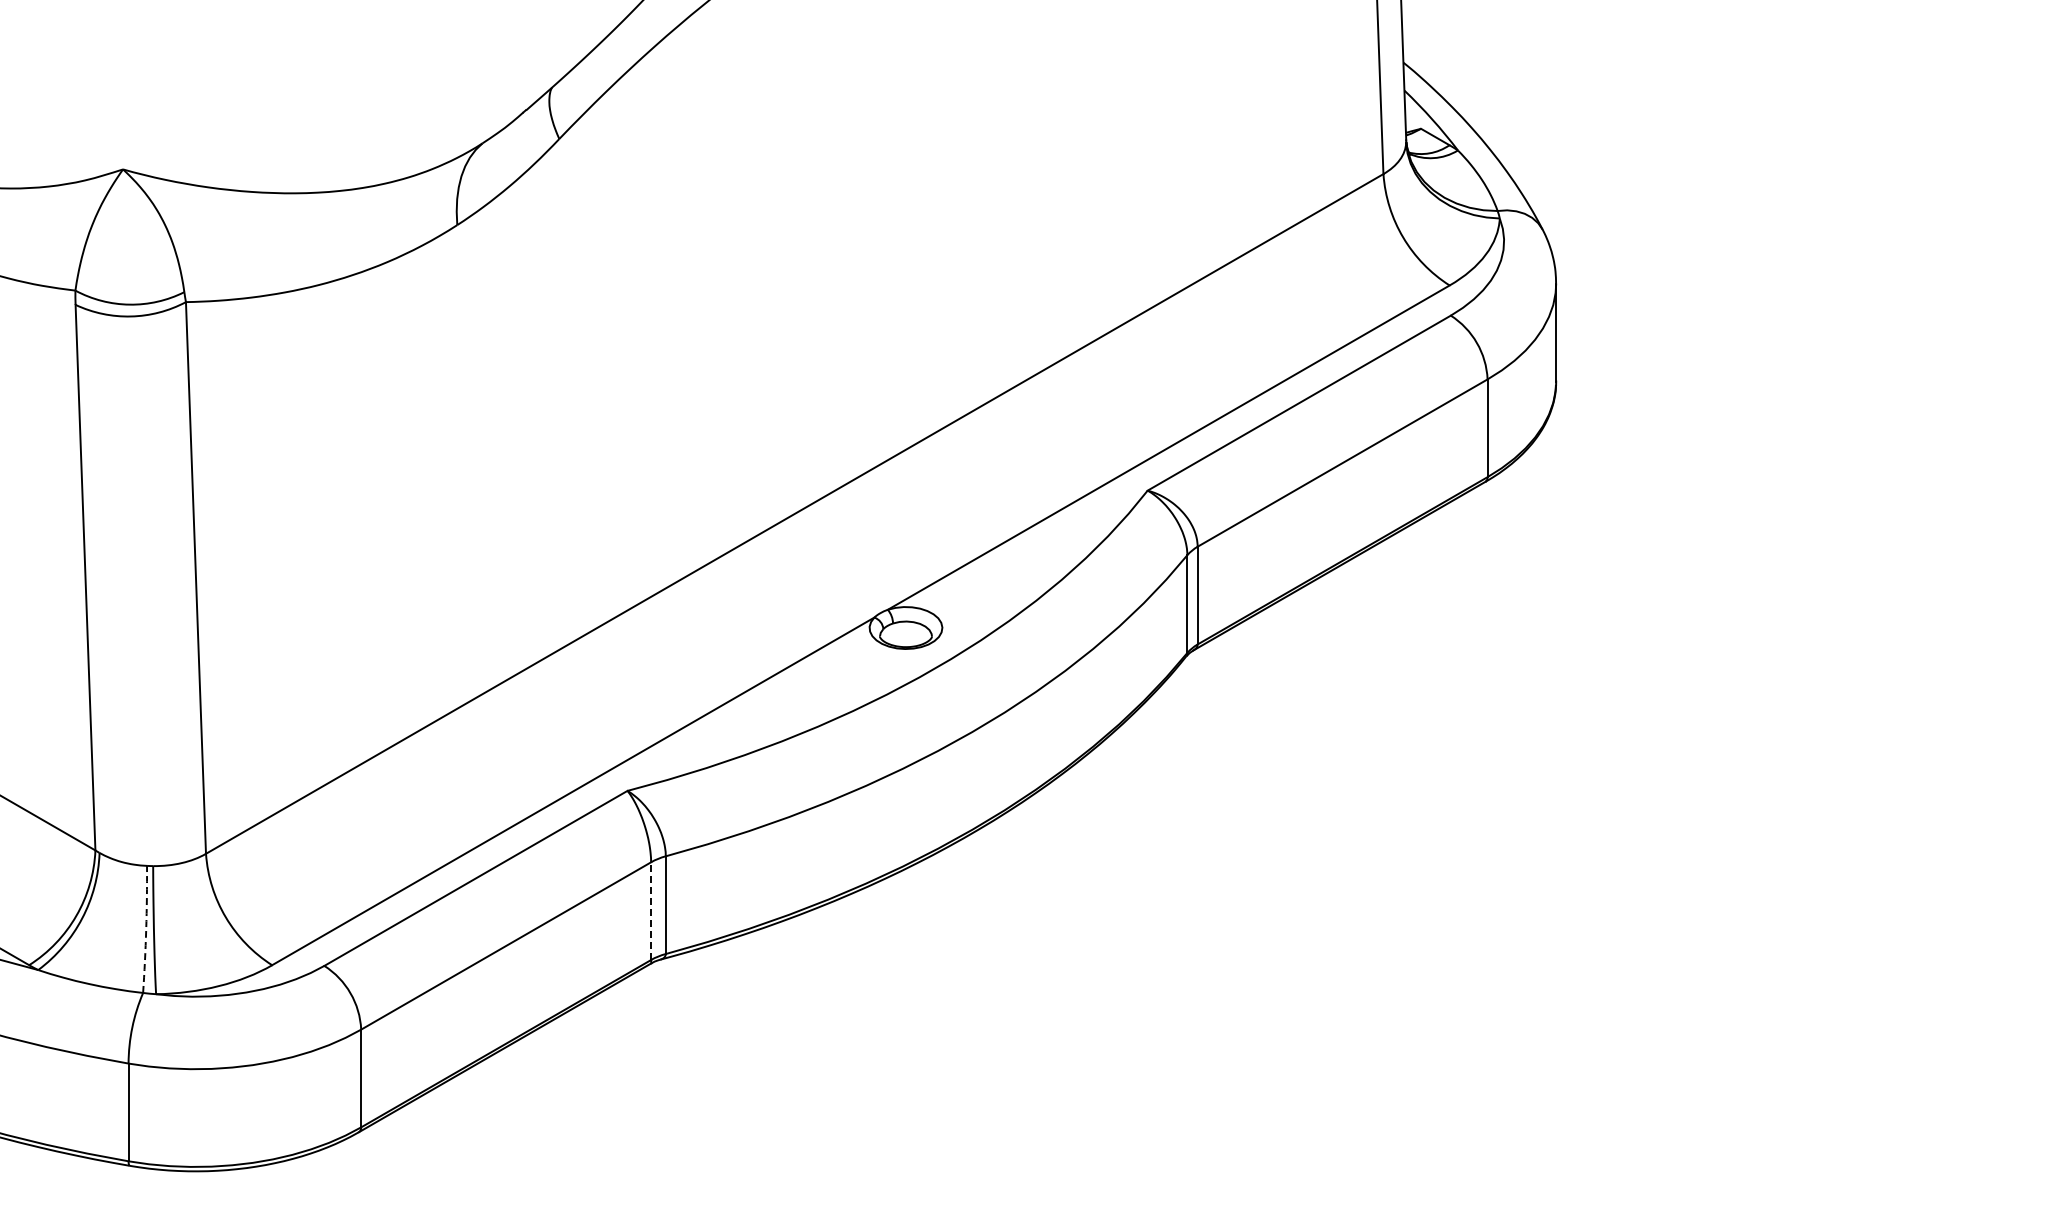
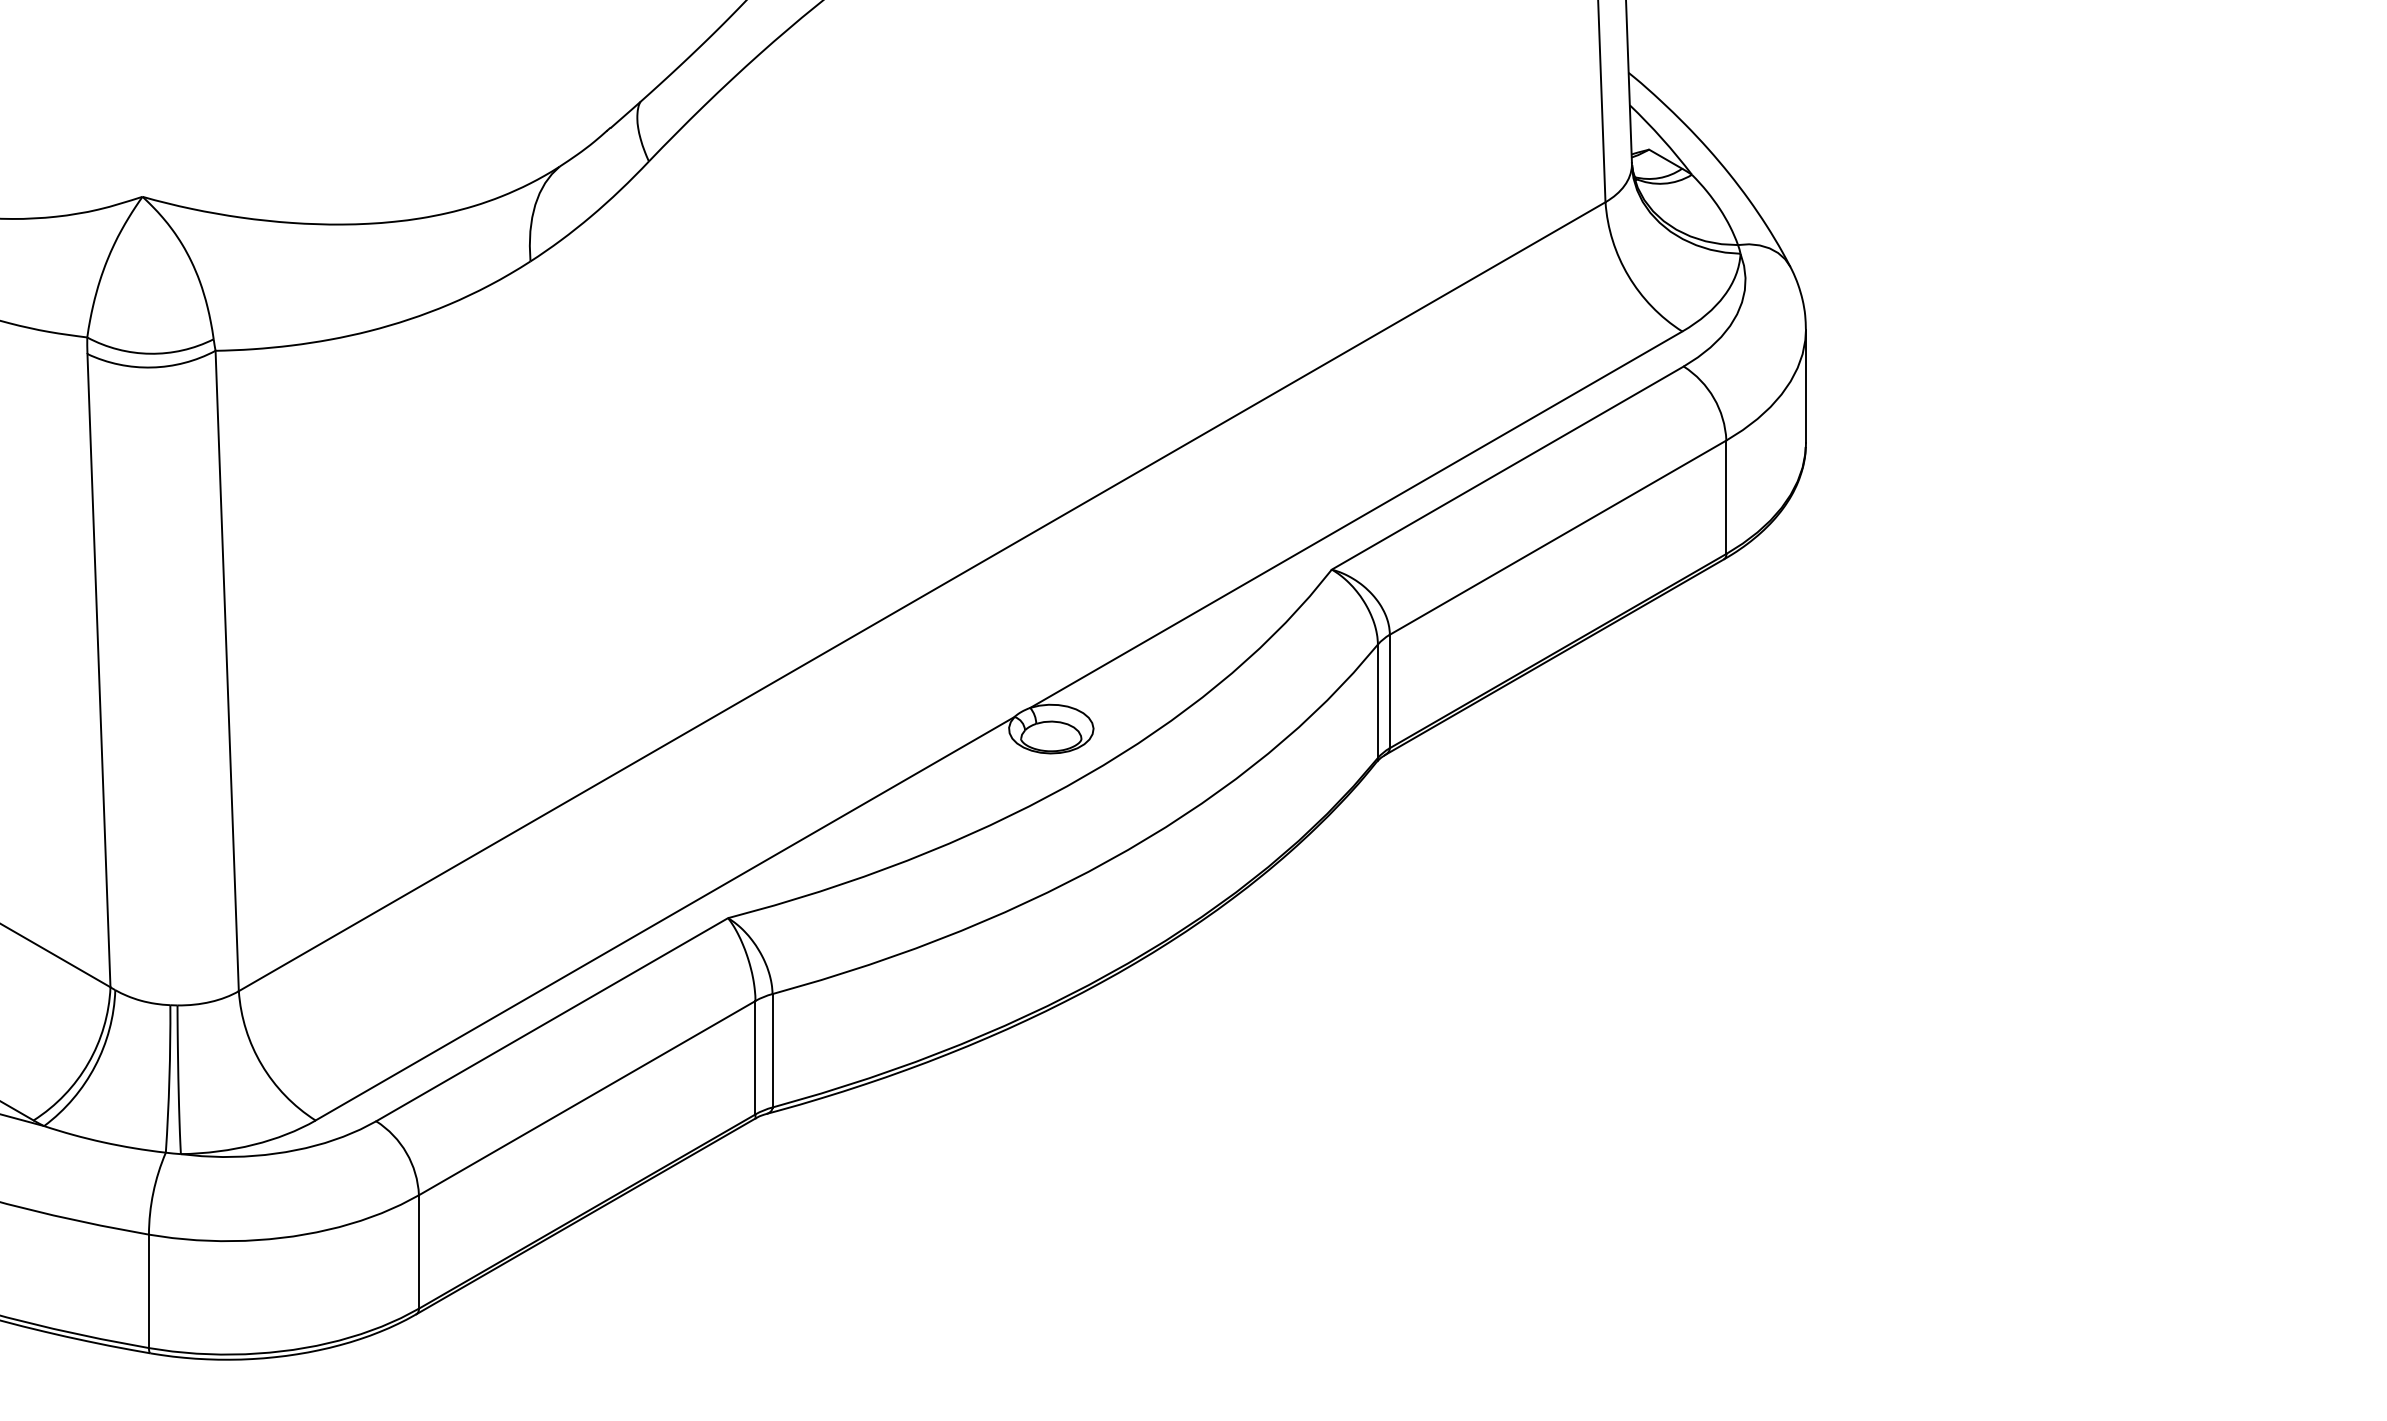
line: (651, 911) -> (755, 1058), dashed -> solid
arc: (146, 929) -> (169, 1079), dashed -> solid

